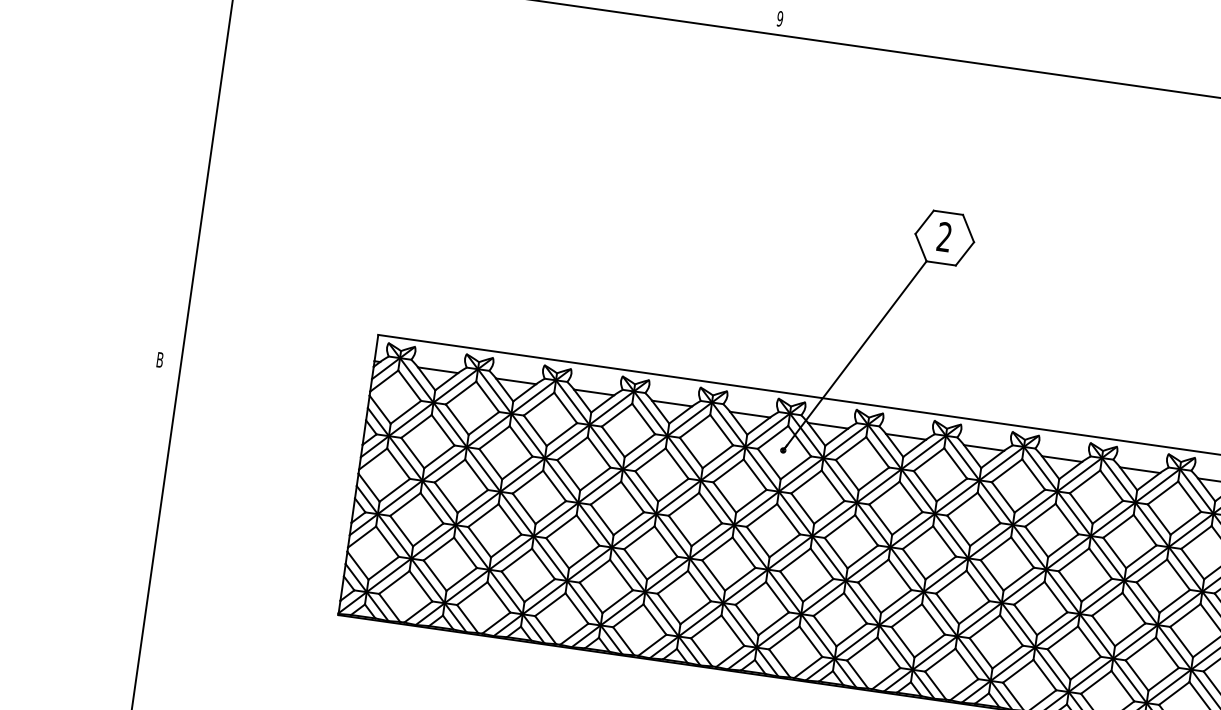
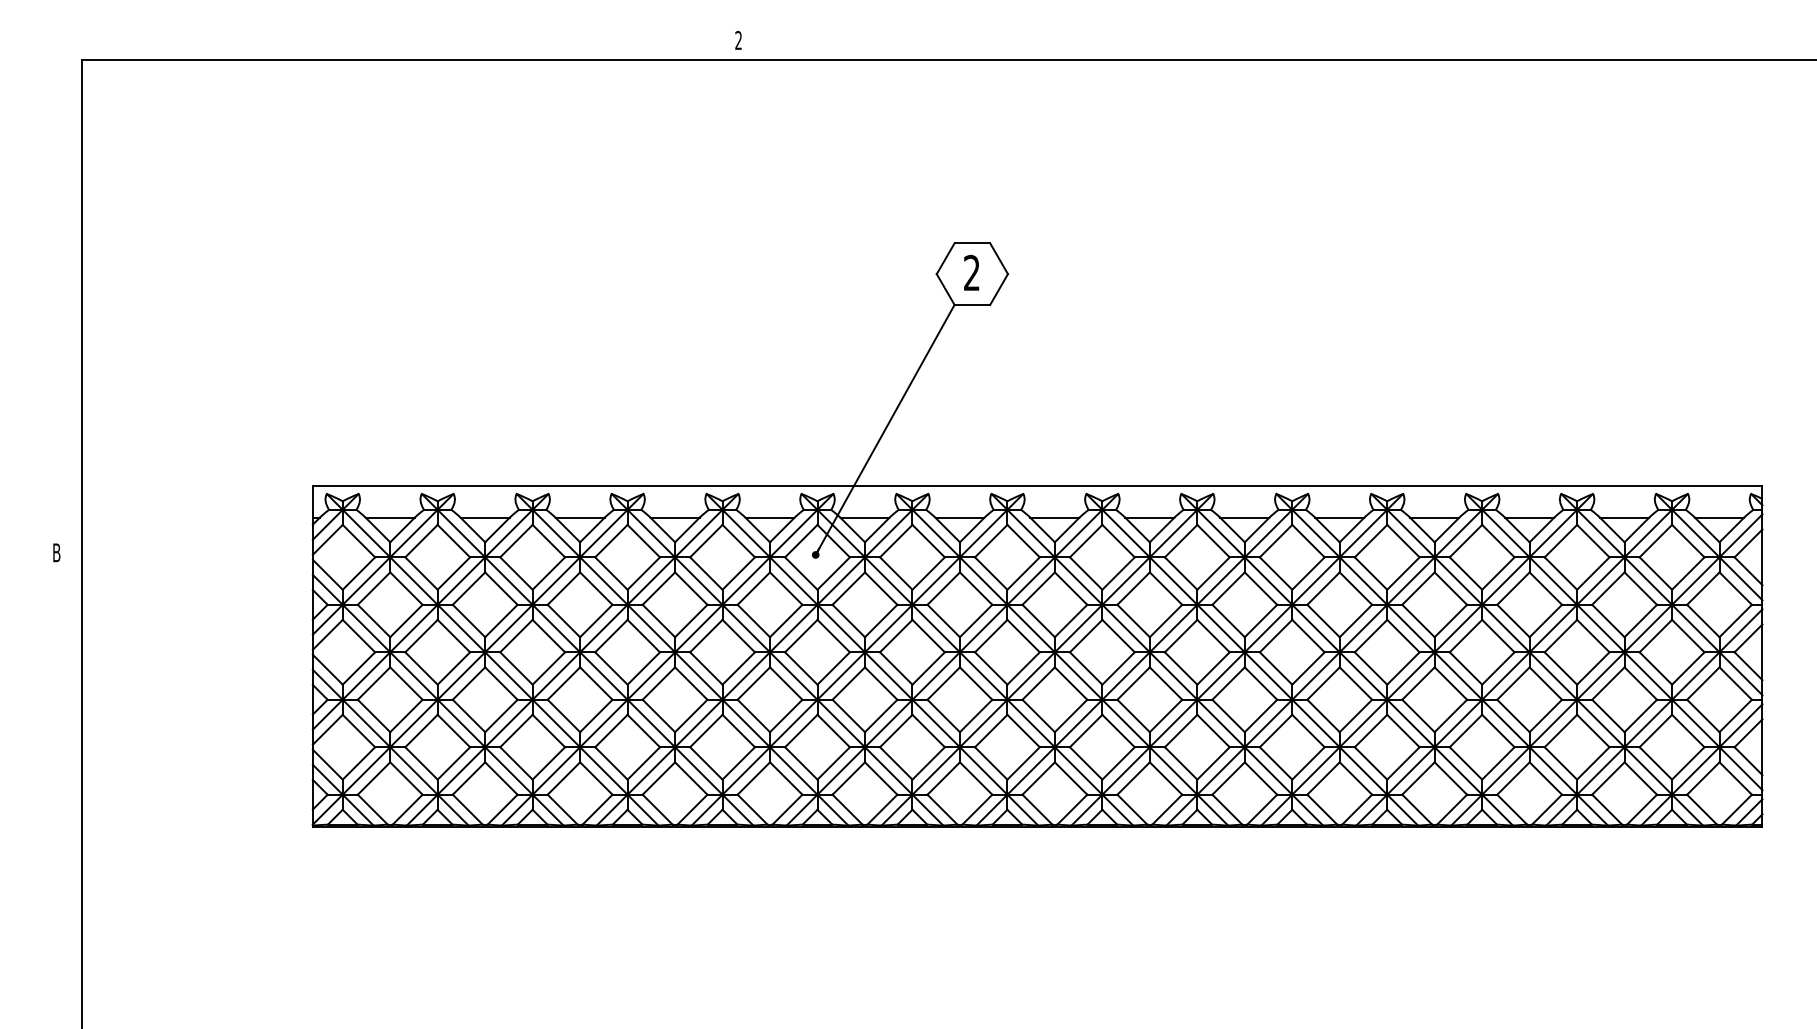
text: (779, 18) -> (738, 40), 9 -> 2

